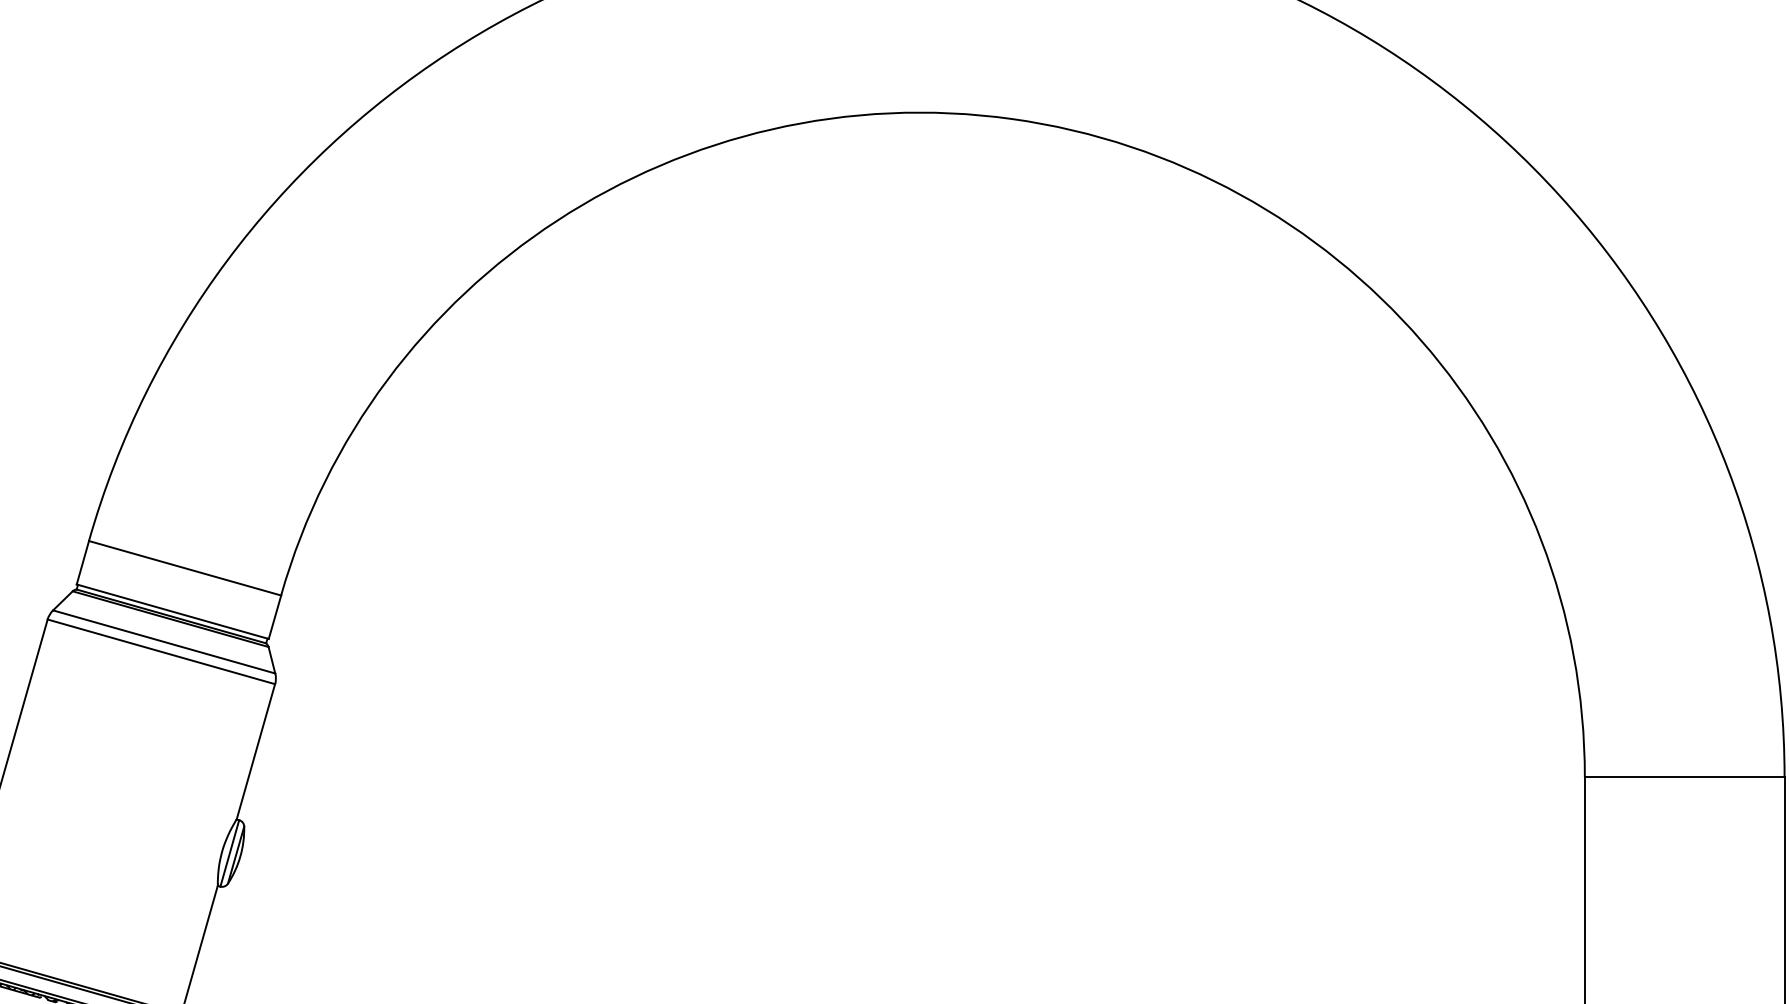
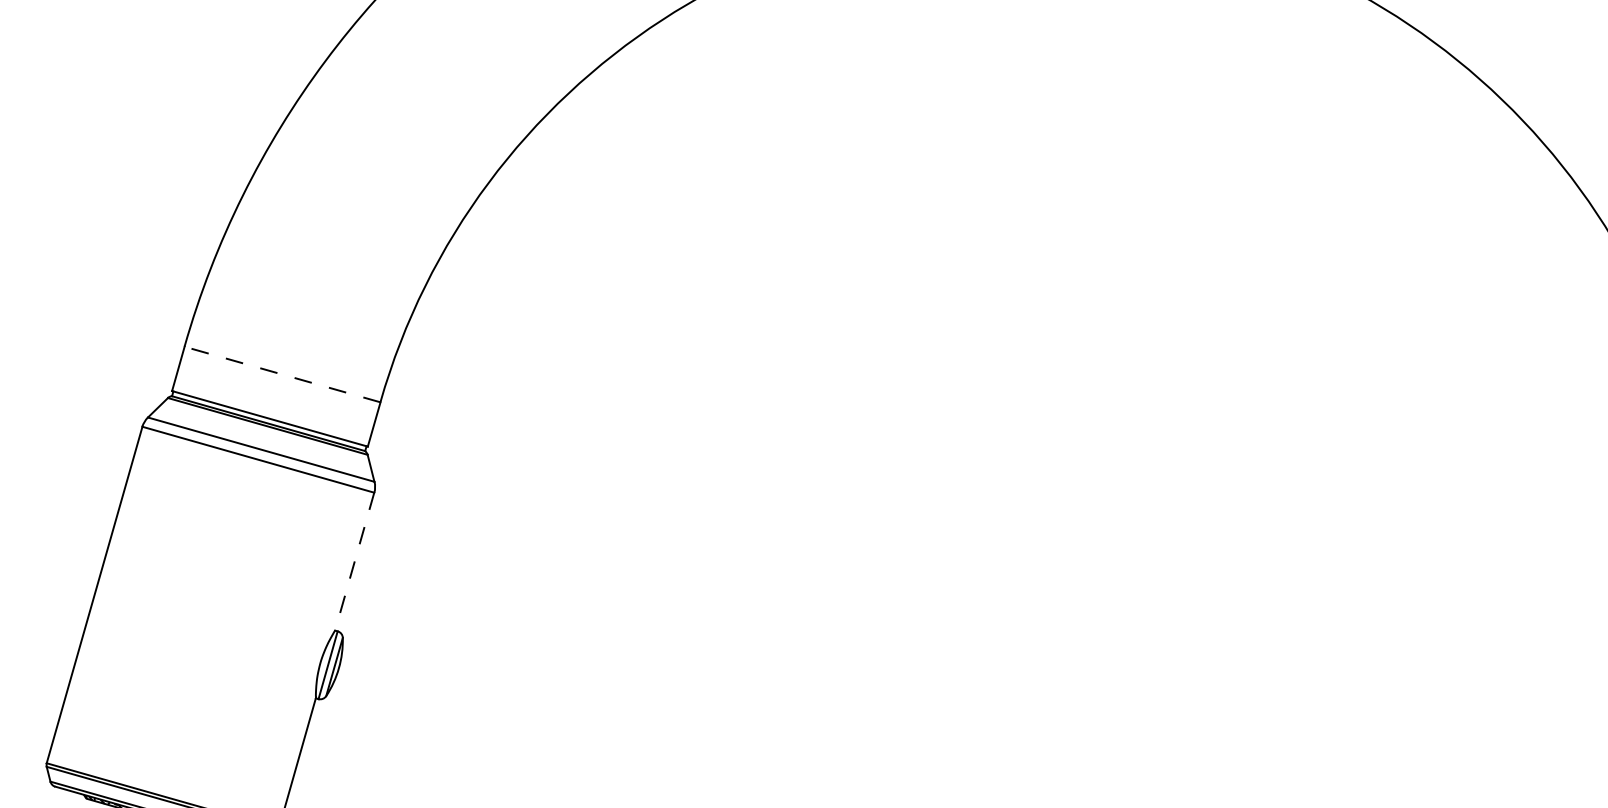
line: (185, 568) -> (282, 374), solid -> dashed
line: (255, 752) -> (354, 562), solid -> dashed

